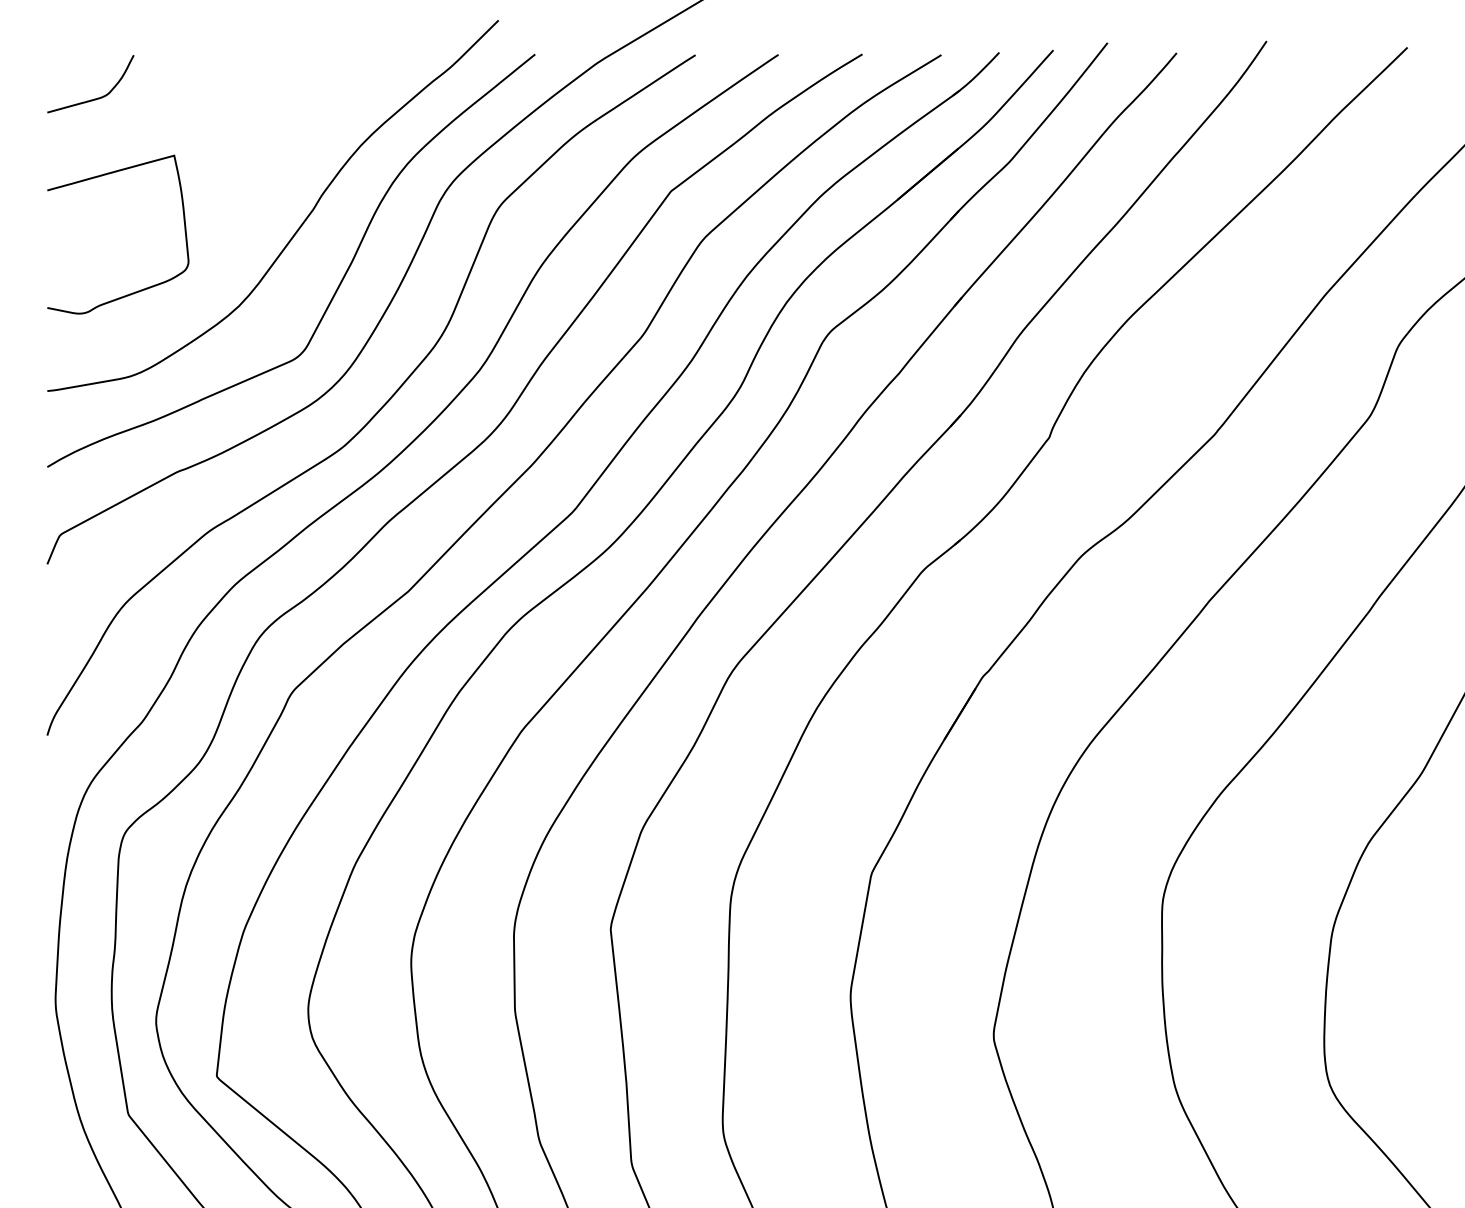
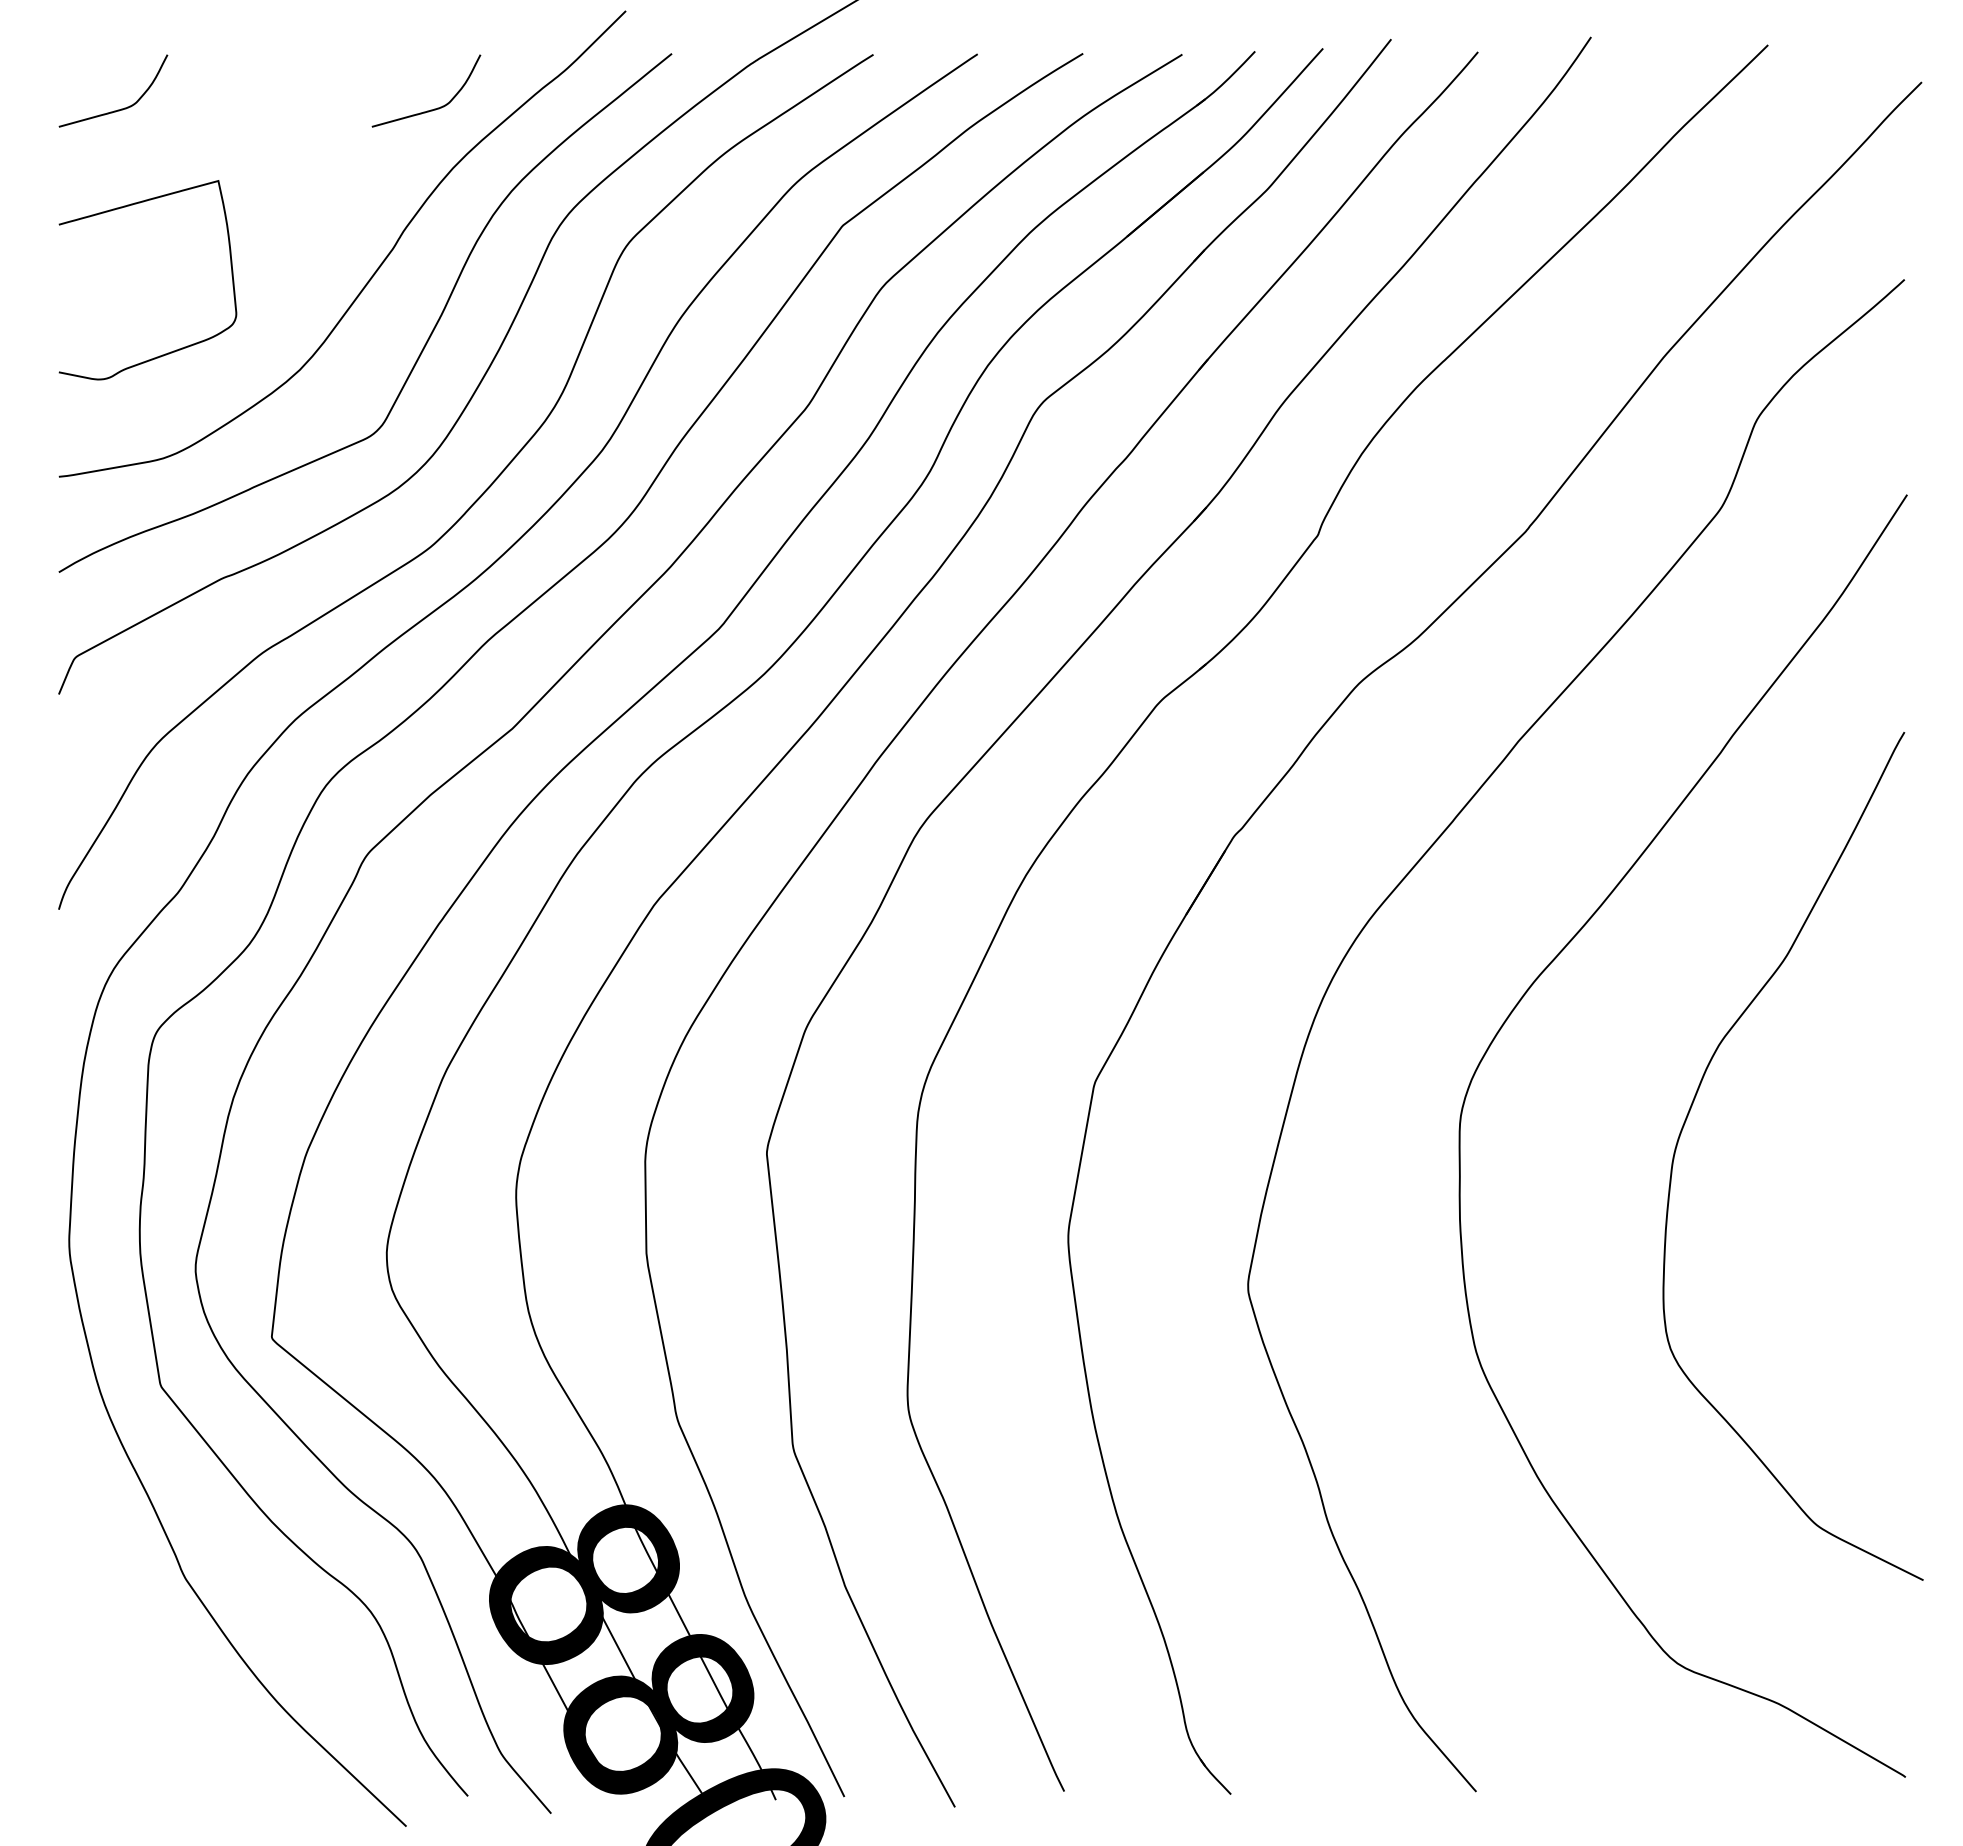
curve: (343, 98) -> (430, 109), added

